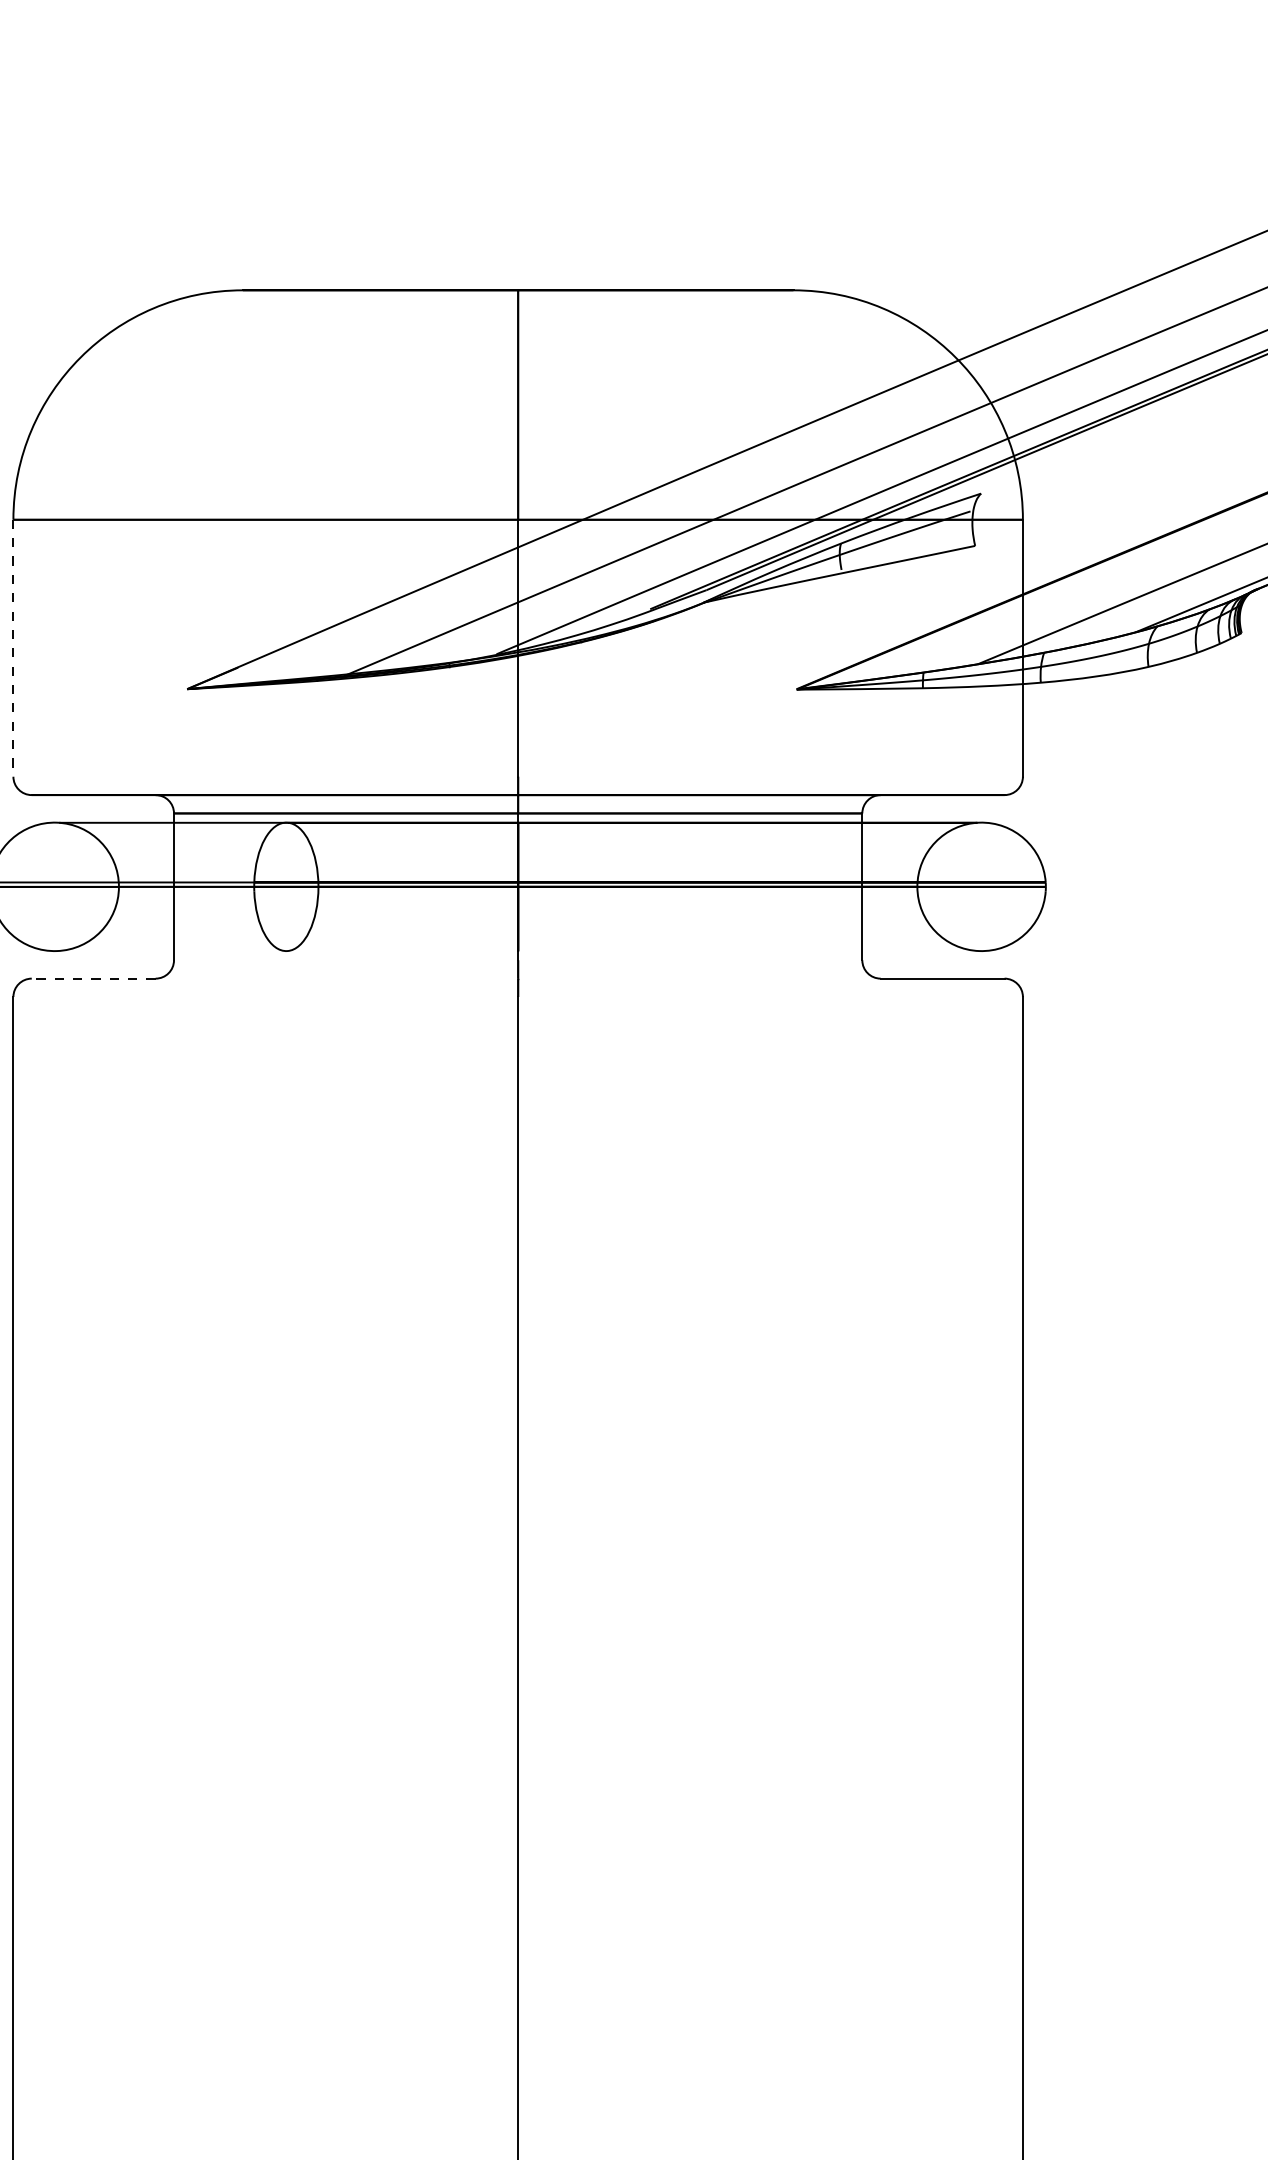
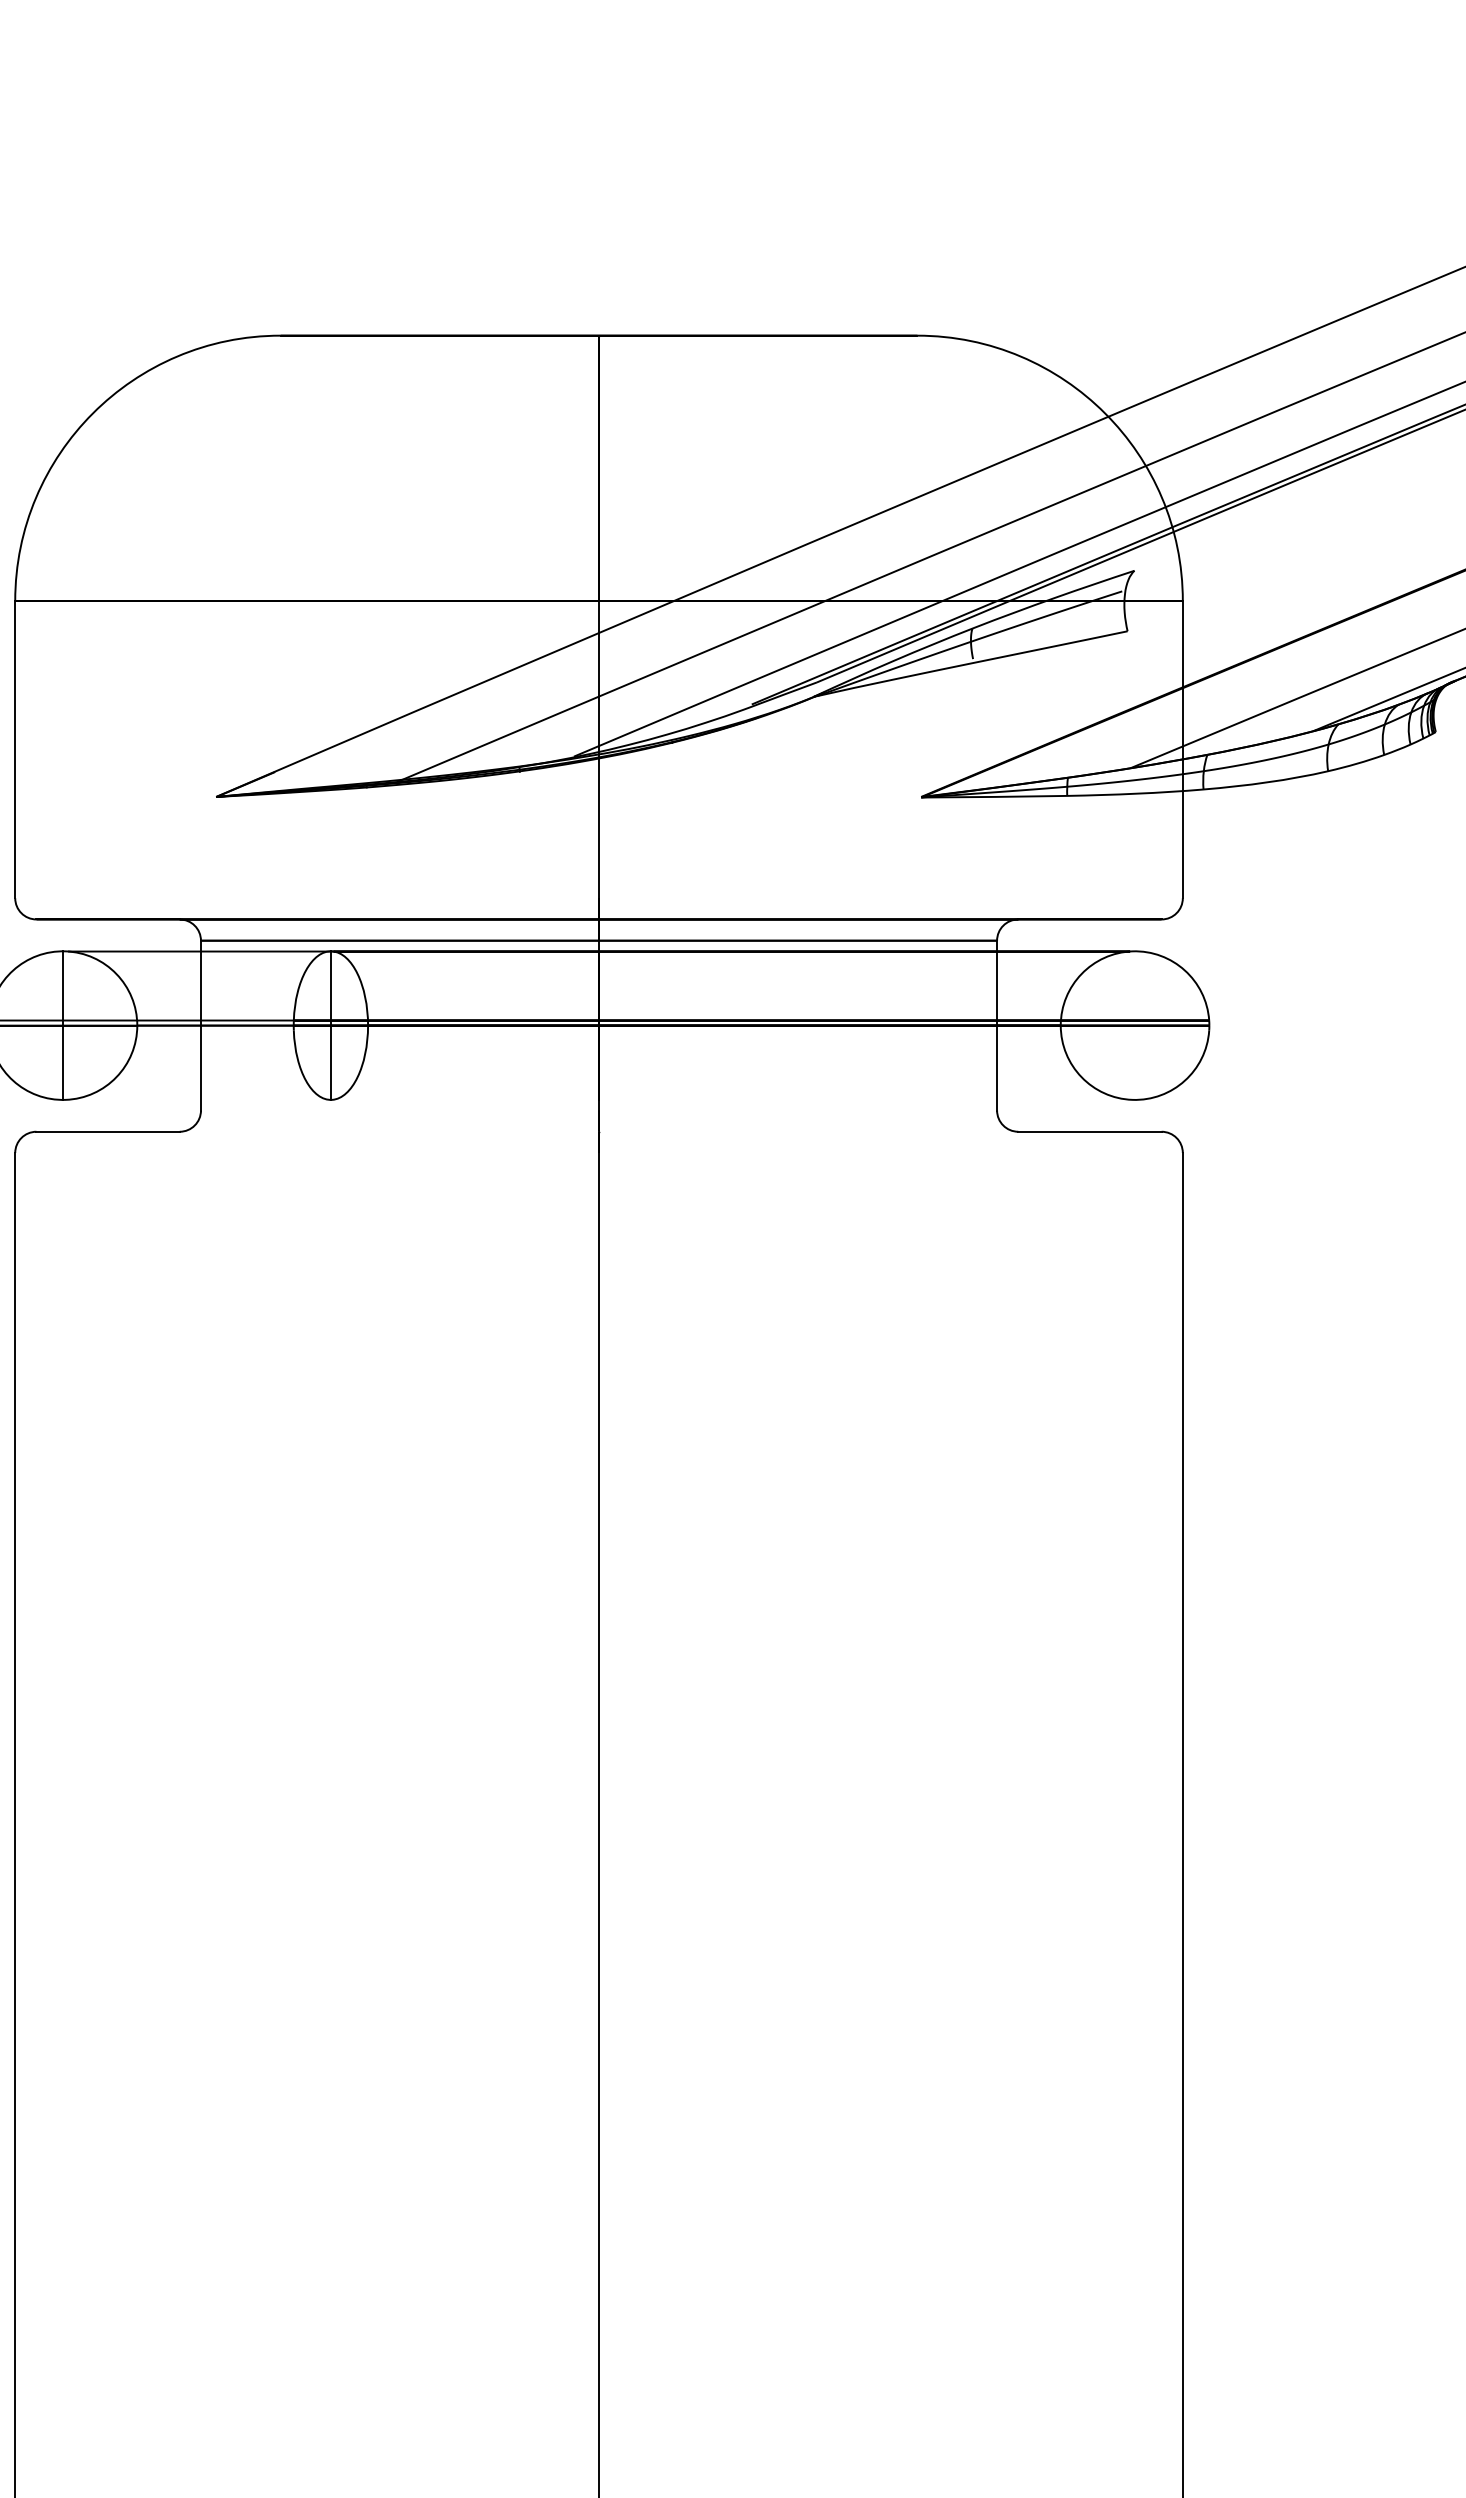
line: (13, 648) -> (15, 749), dashed -> solid
line: (55, 886) -> (63, 1025), added
line: (286, 886) -> (331, 1025), added
line: (94, 978) -> (108, 1131), dashed -> solid

